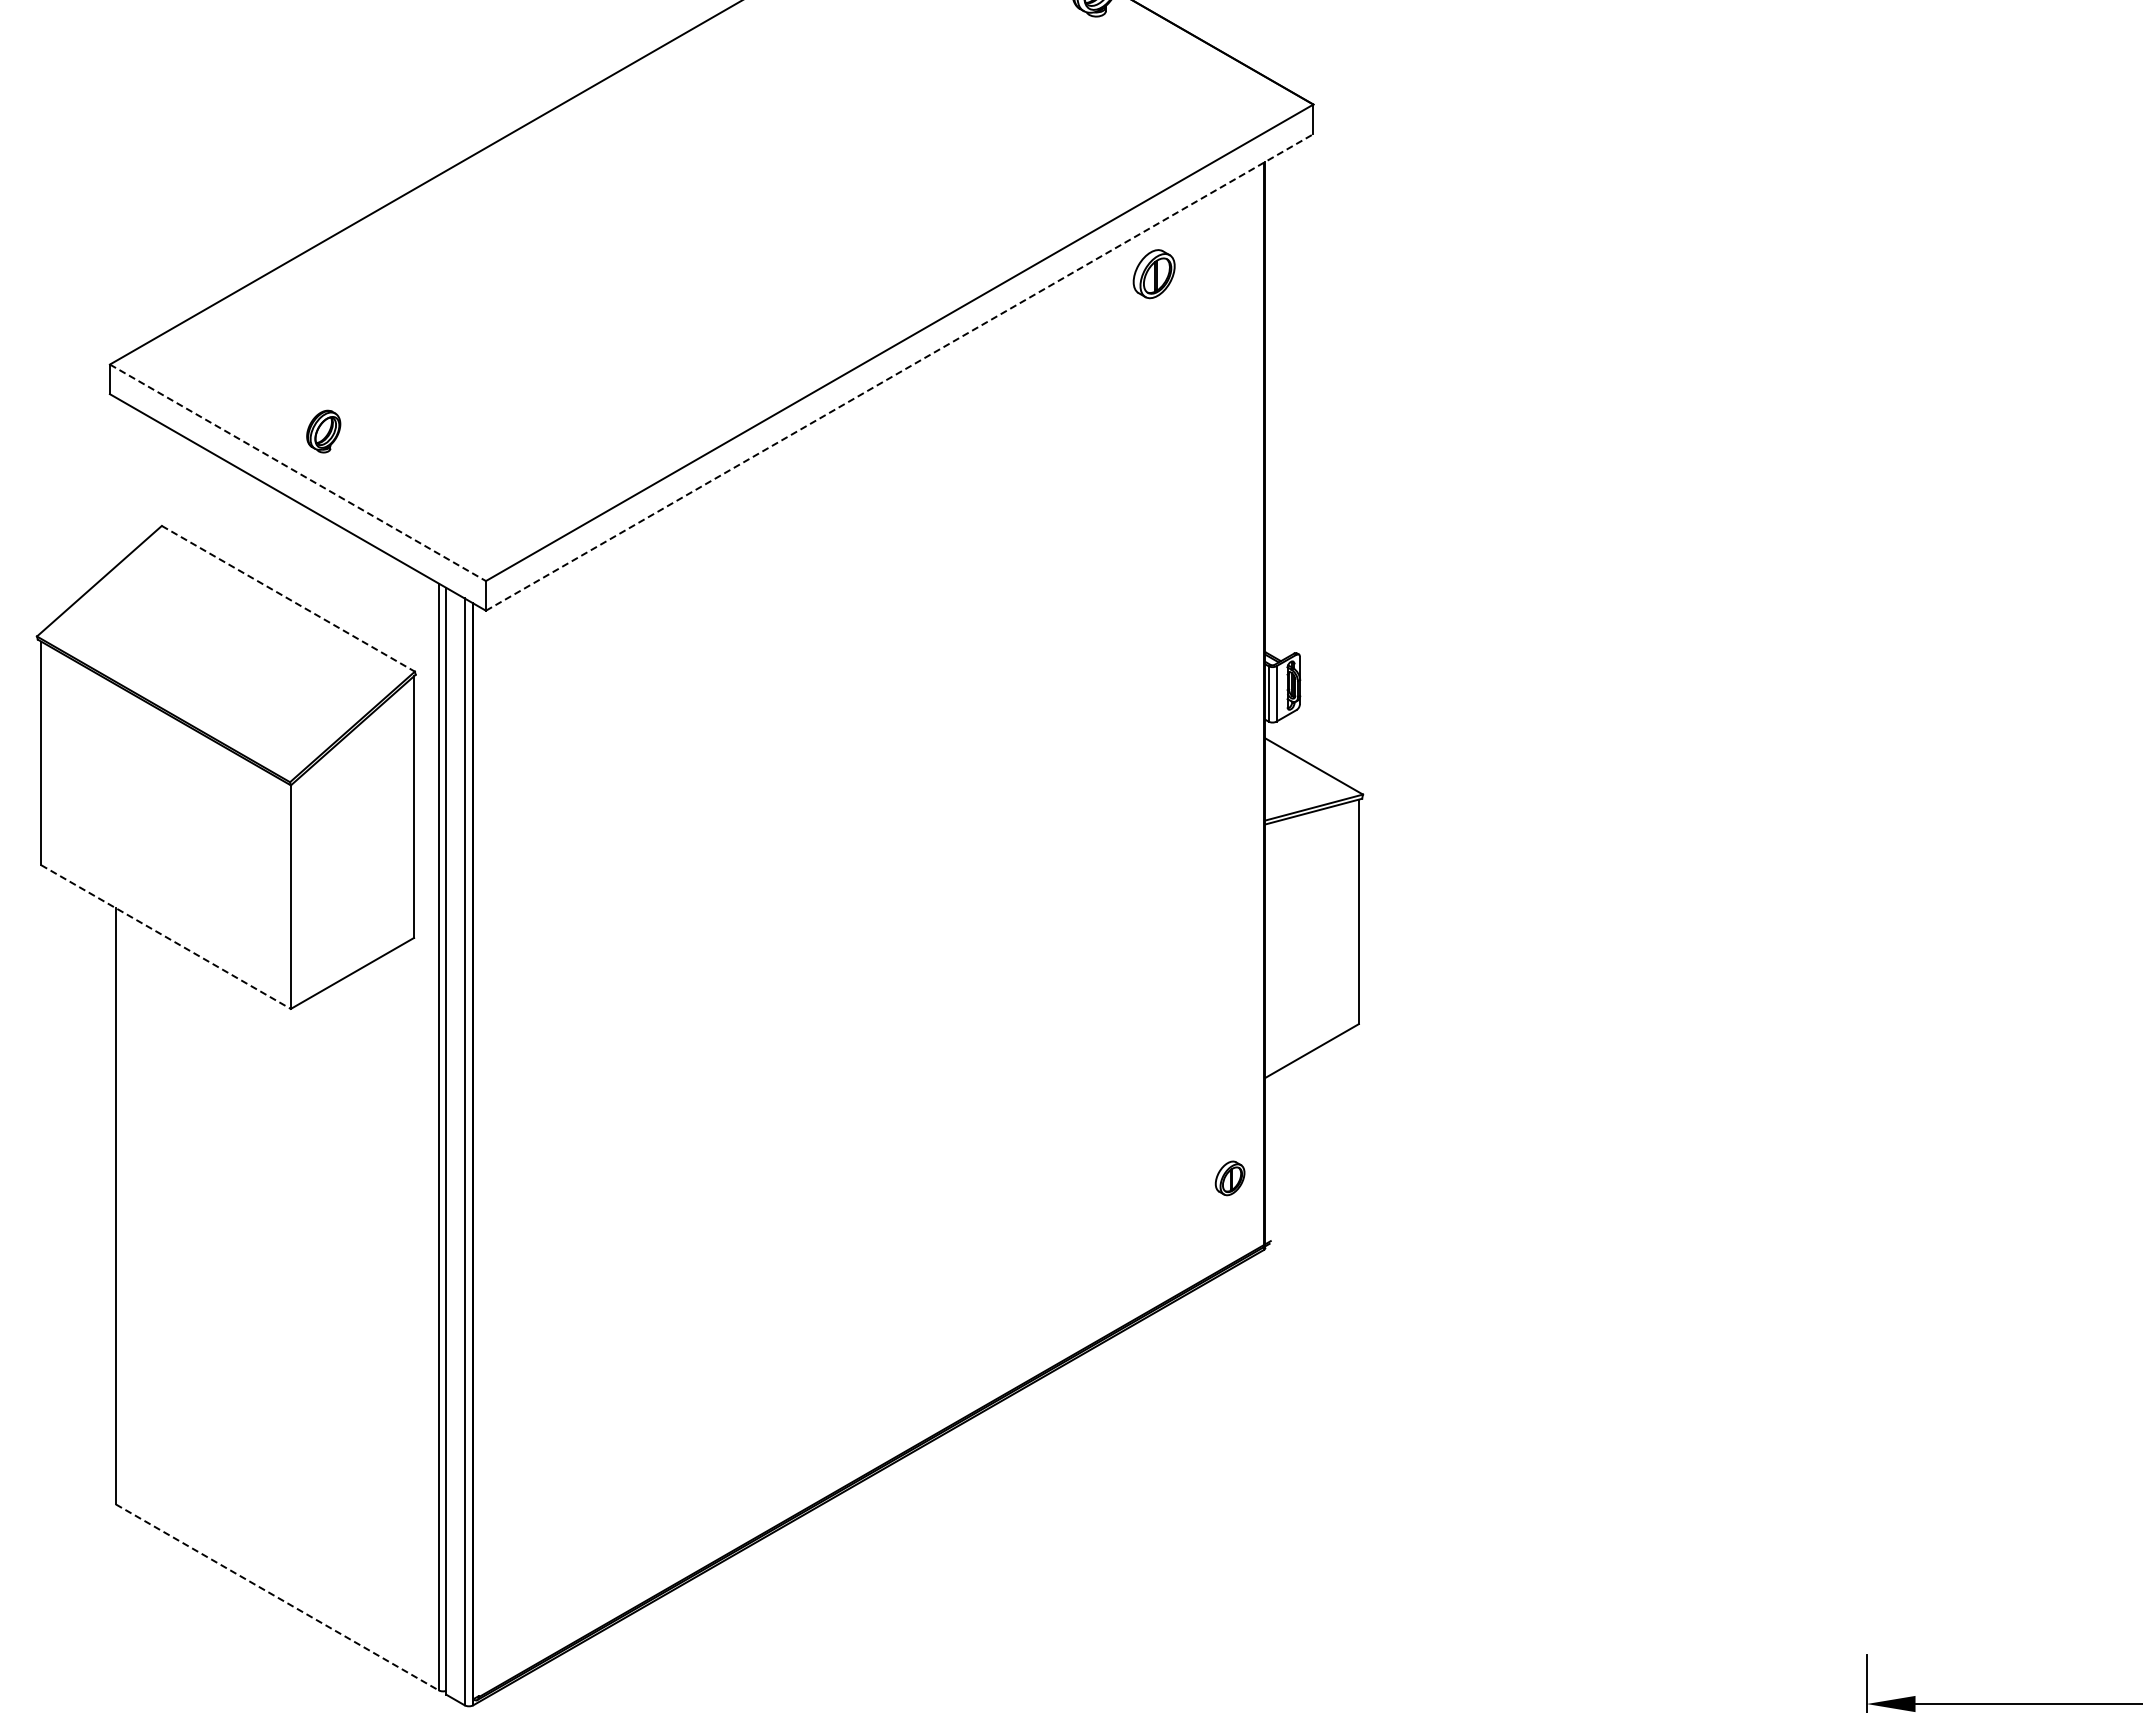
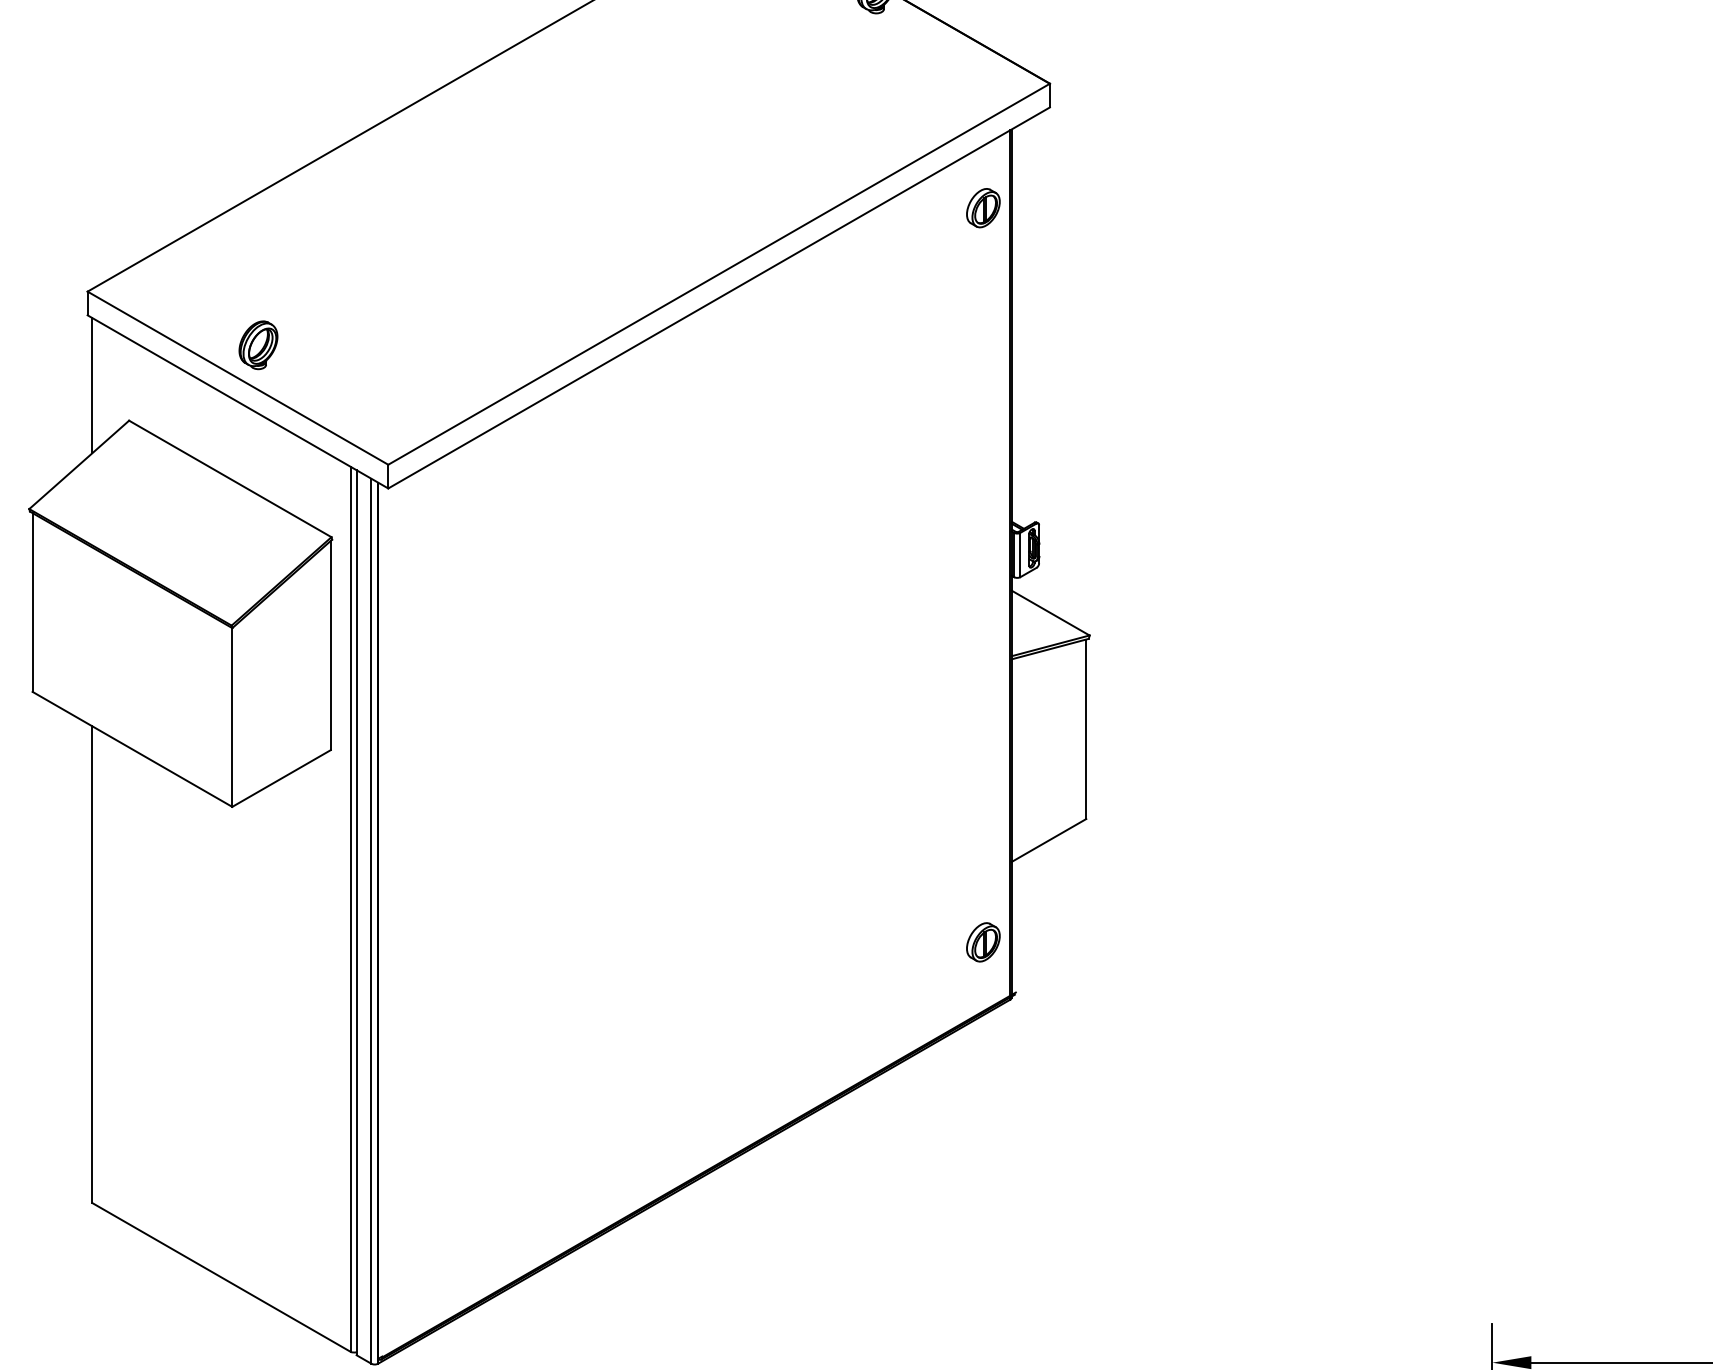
part: (1153, 274) -> (982, 208), moved
line: (900, 372) -> (719, 297), dashed -> solid
part: (323, 431) -> (258, 345), size x1.43
line: (297, 472) -> (237, 377), dashed -> solid
line: (115, 481) -> (92, 385), added
line: (288, 599) -> (230, 479), dashed -> solid
line: (166, 937) -> (132, 749), dashed -> solid
part: (1229, 1178) -> (982, 942), size x1.43
line: (277, 1597) -> (221, 1277), dashed -> solid

